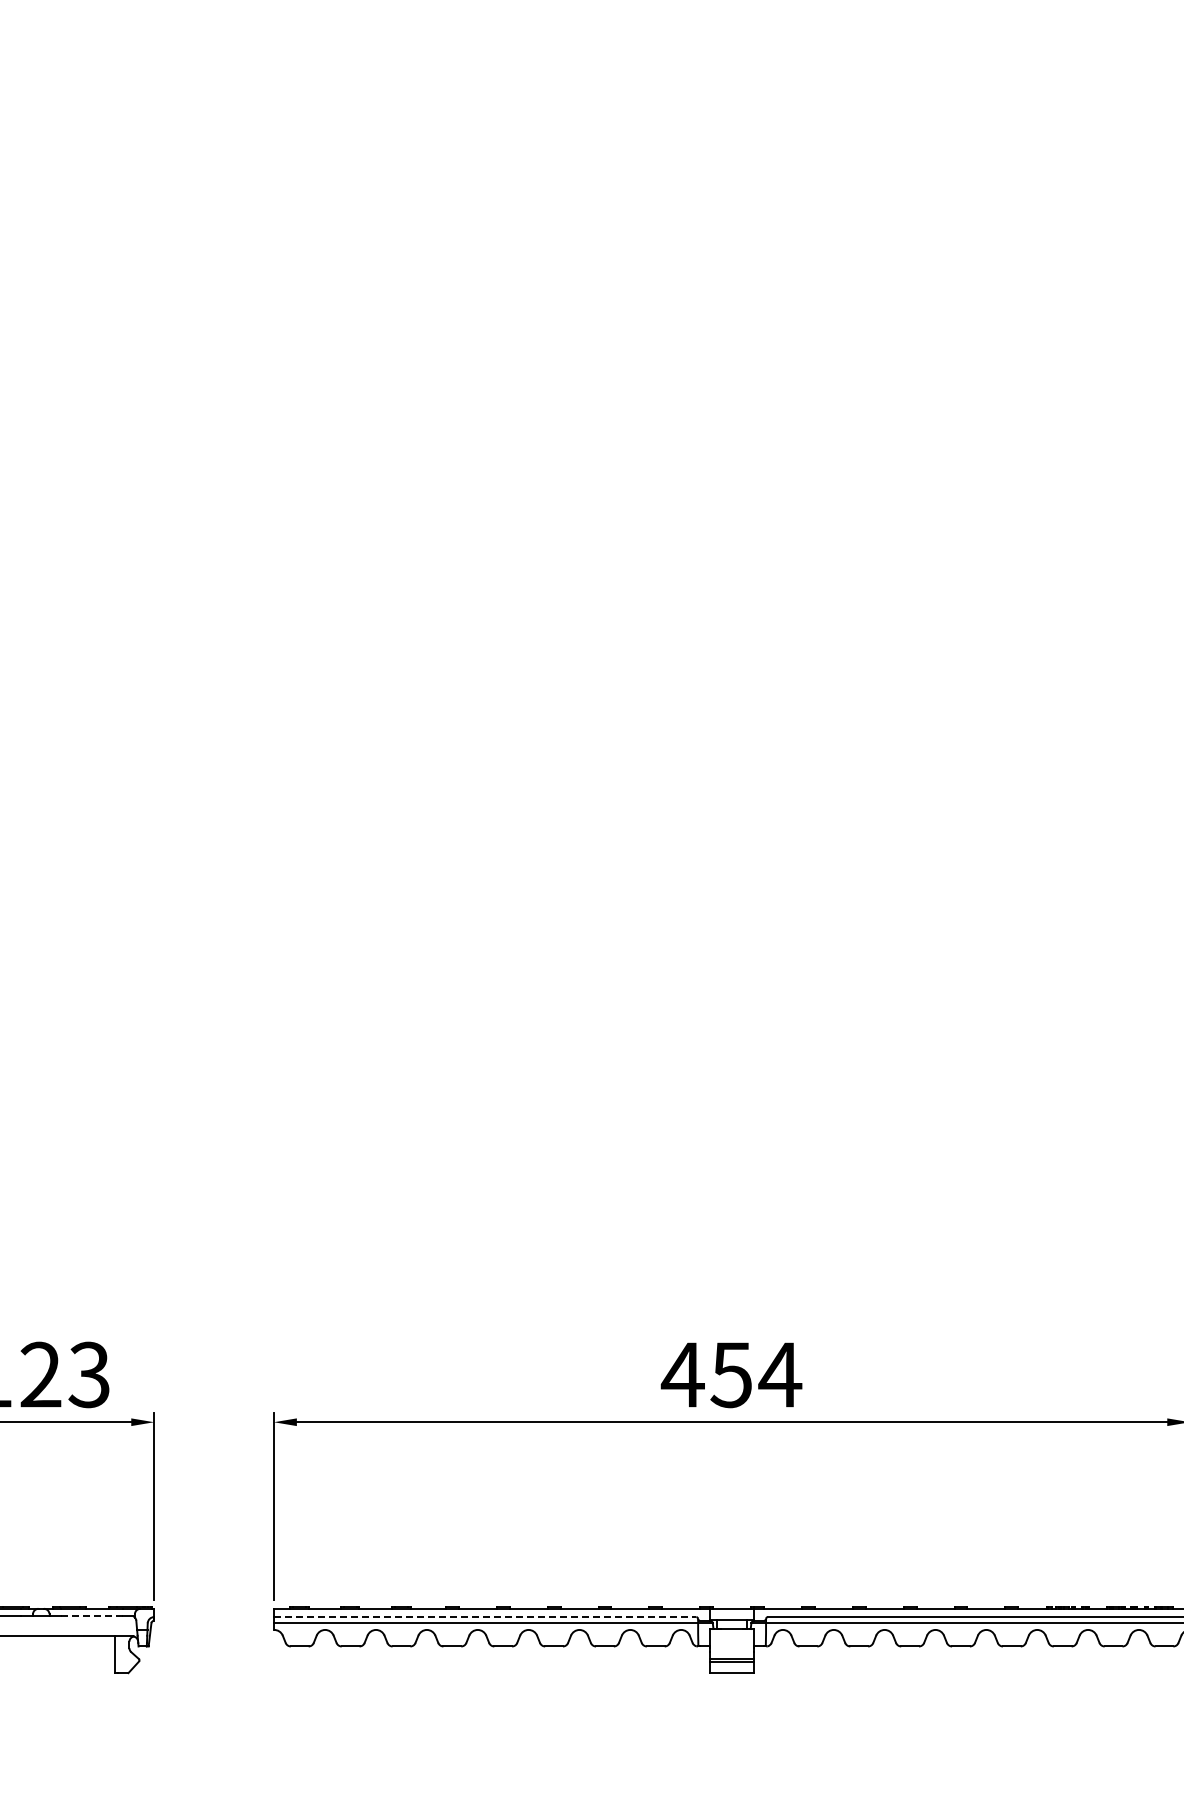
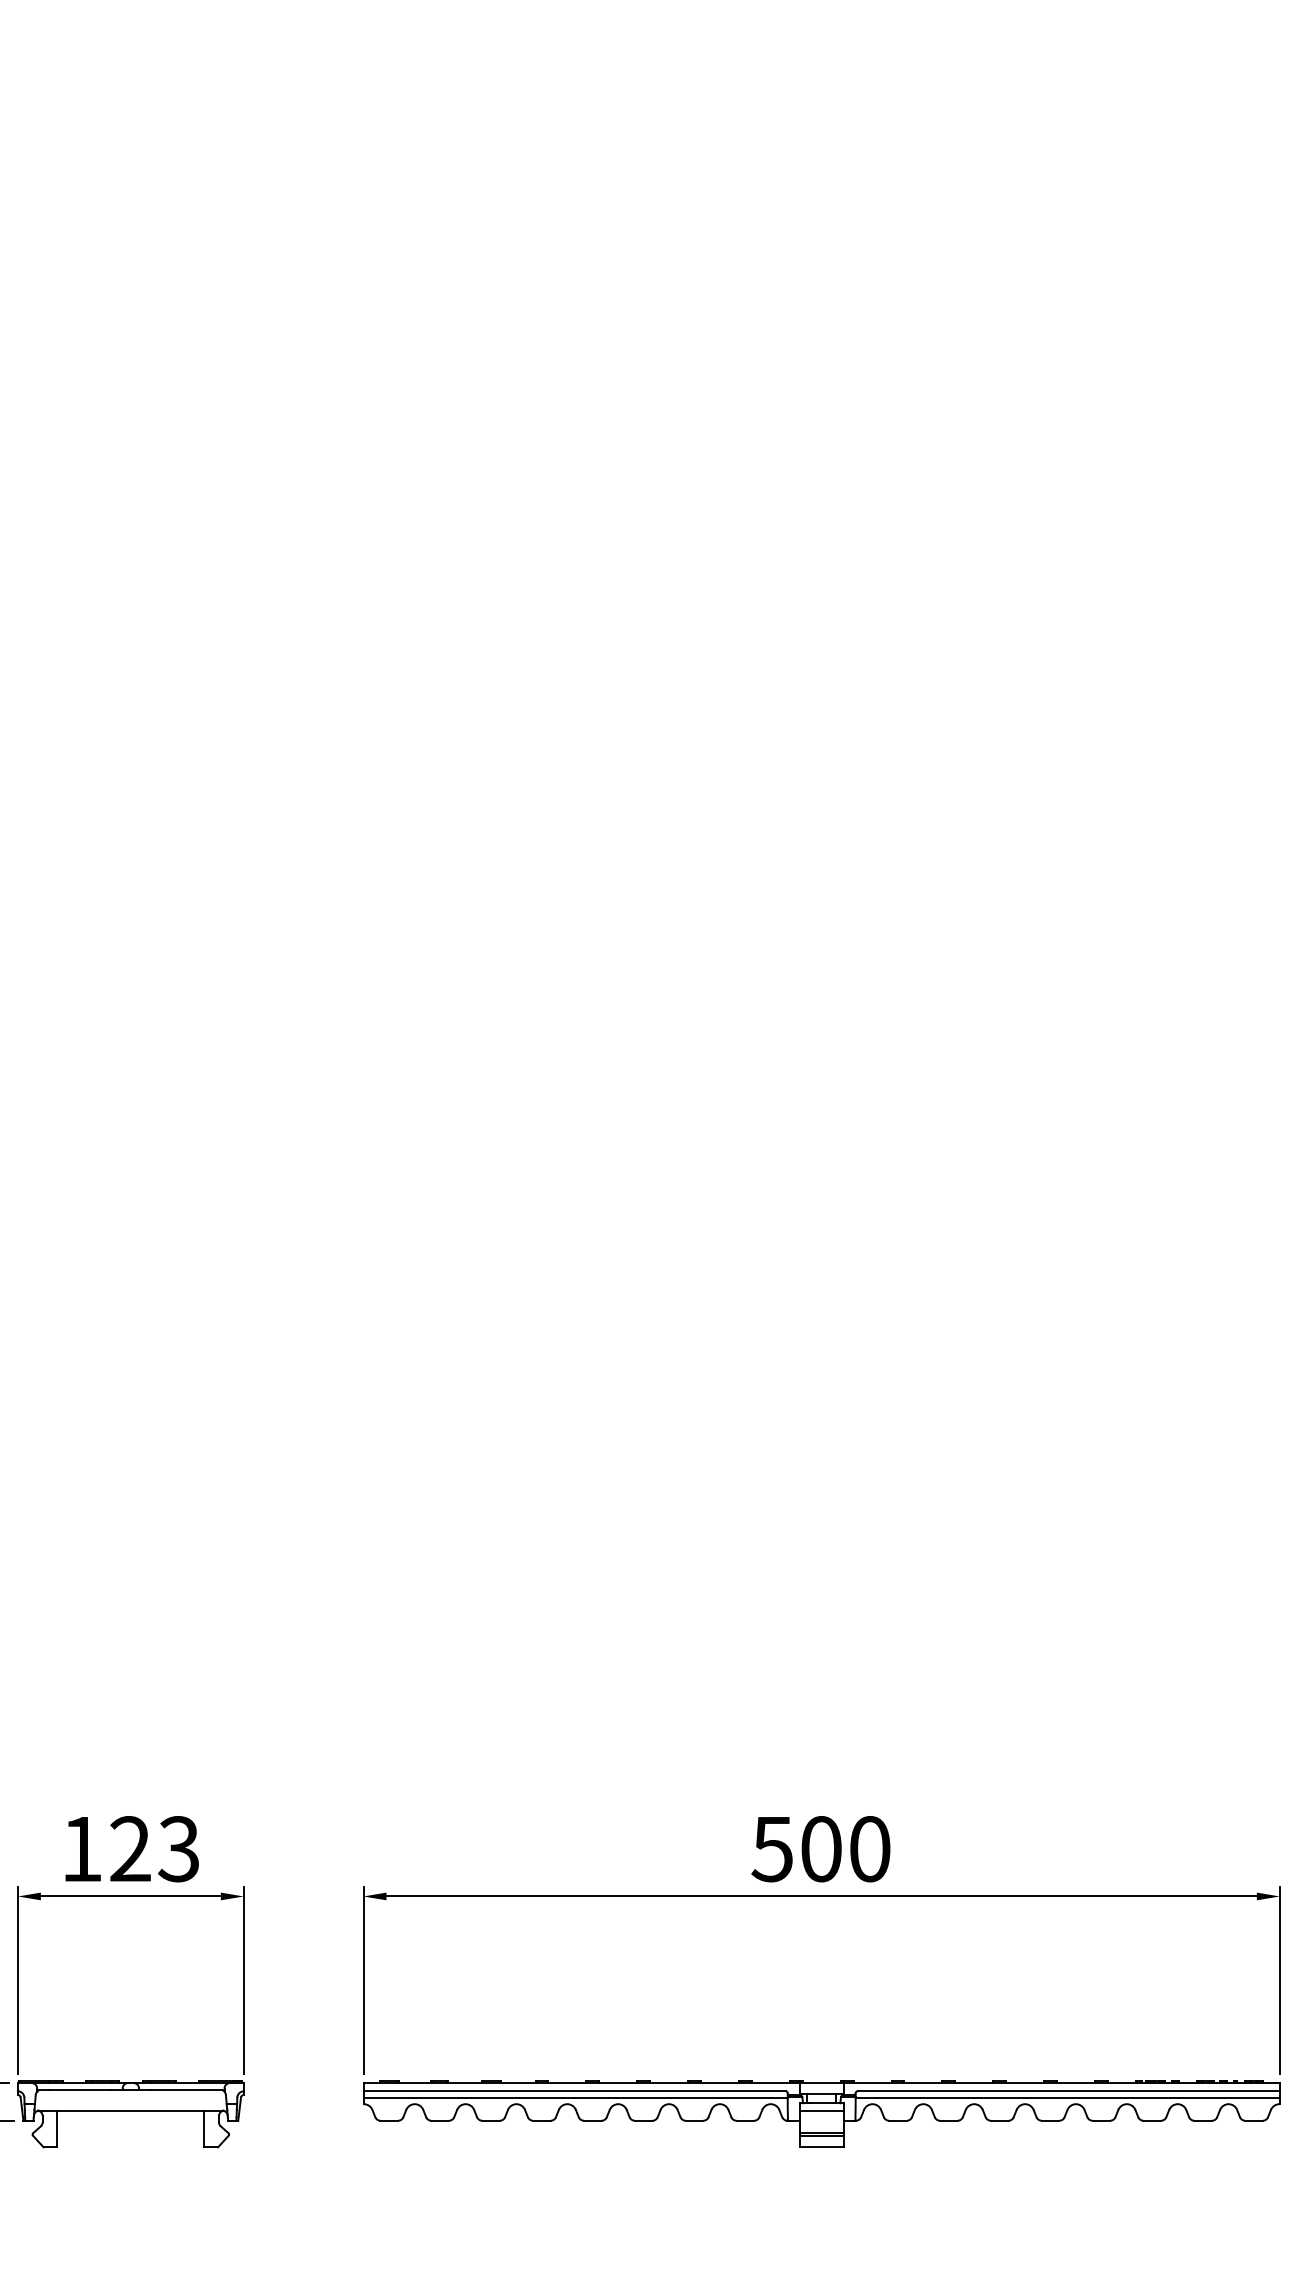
text: (730, 1375) -> (820, 1849), 454 -> 500
line: (91, 1616) -> (181, 2090), dashed -> solid
line: (485, 1617) -> (575, 2091), dashed -> solid
line: (731, 1636) -> (821, 2110), added

